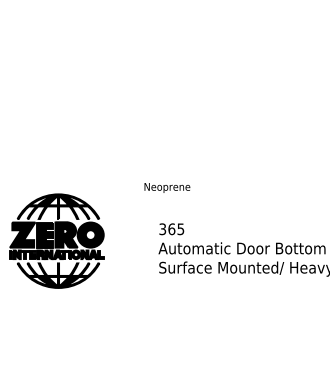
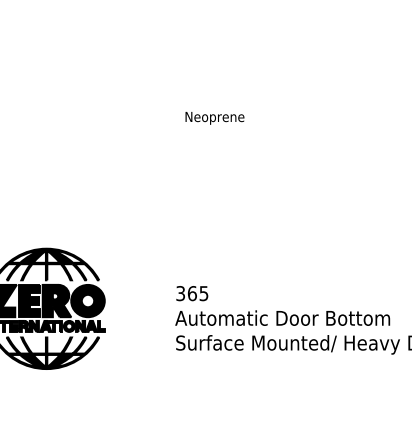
text: (167, 187) -> (215, 117), moved

